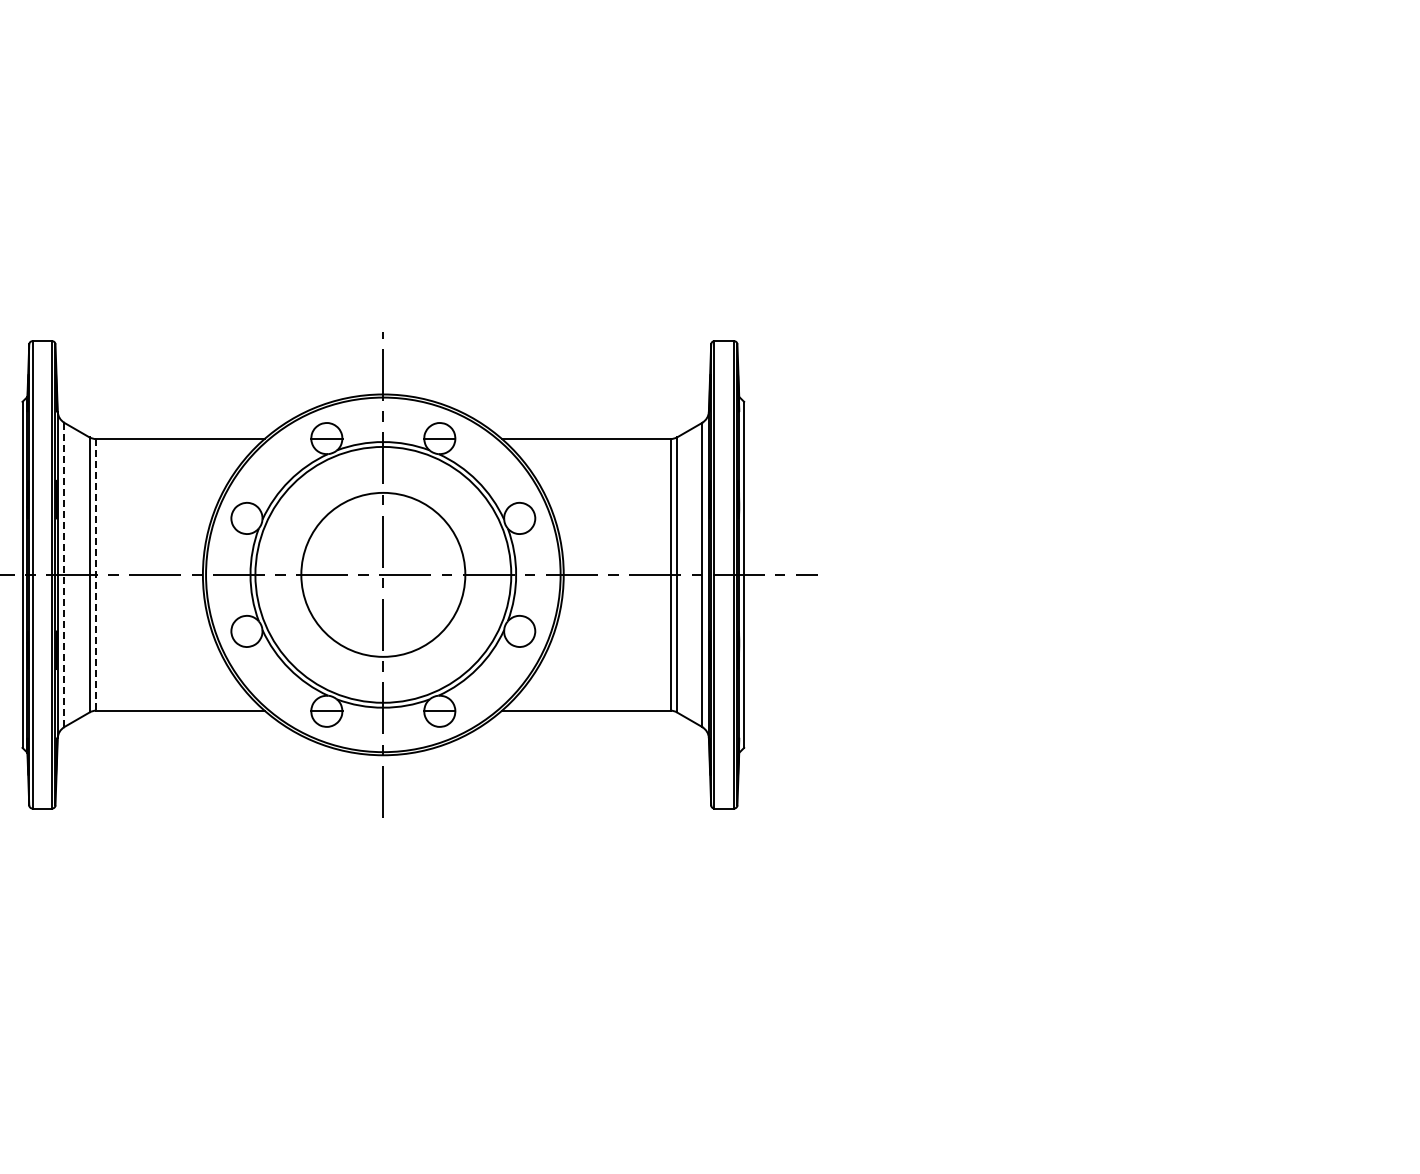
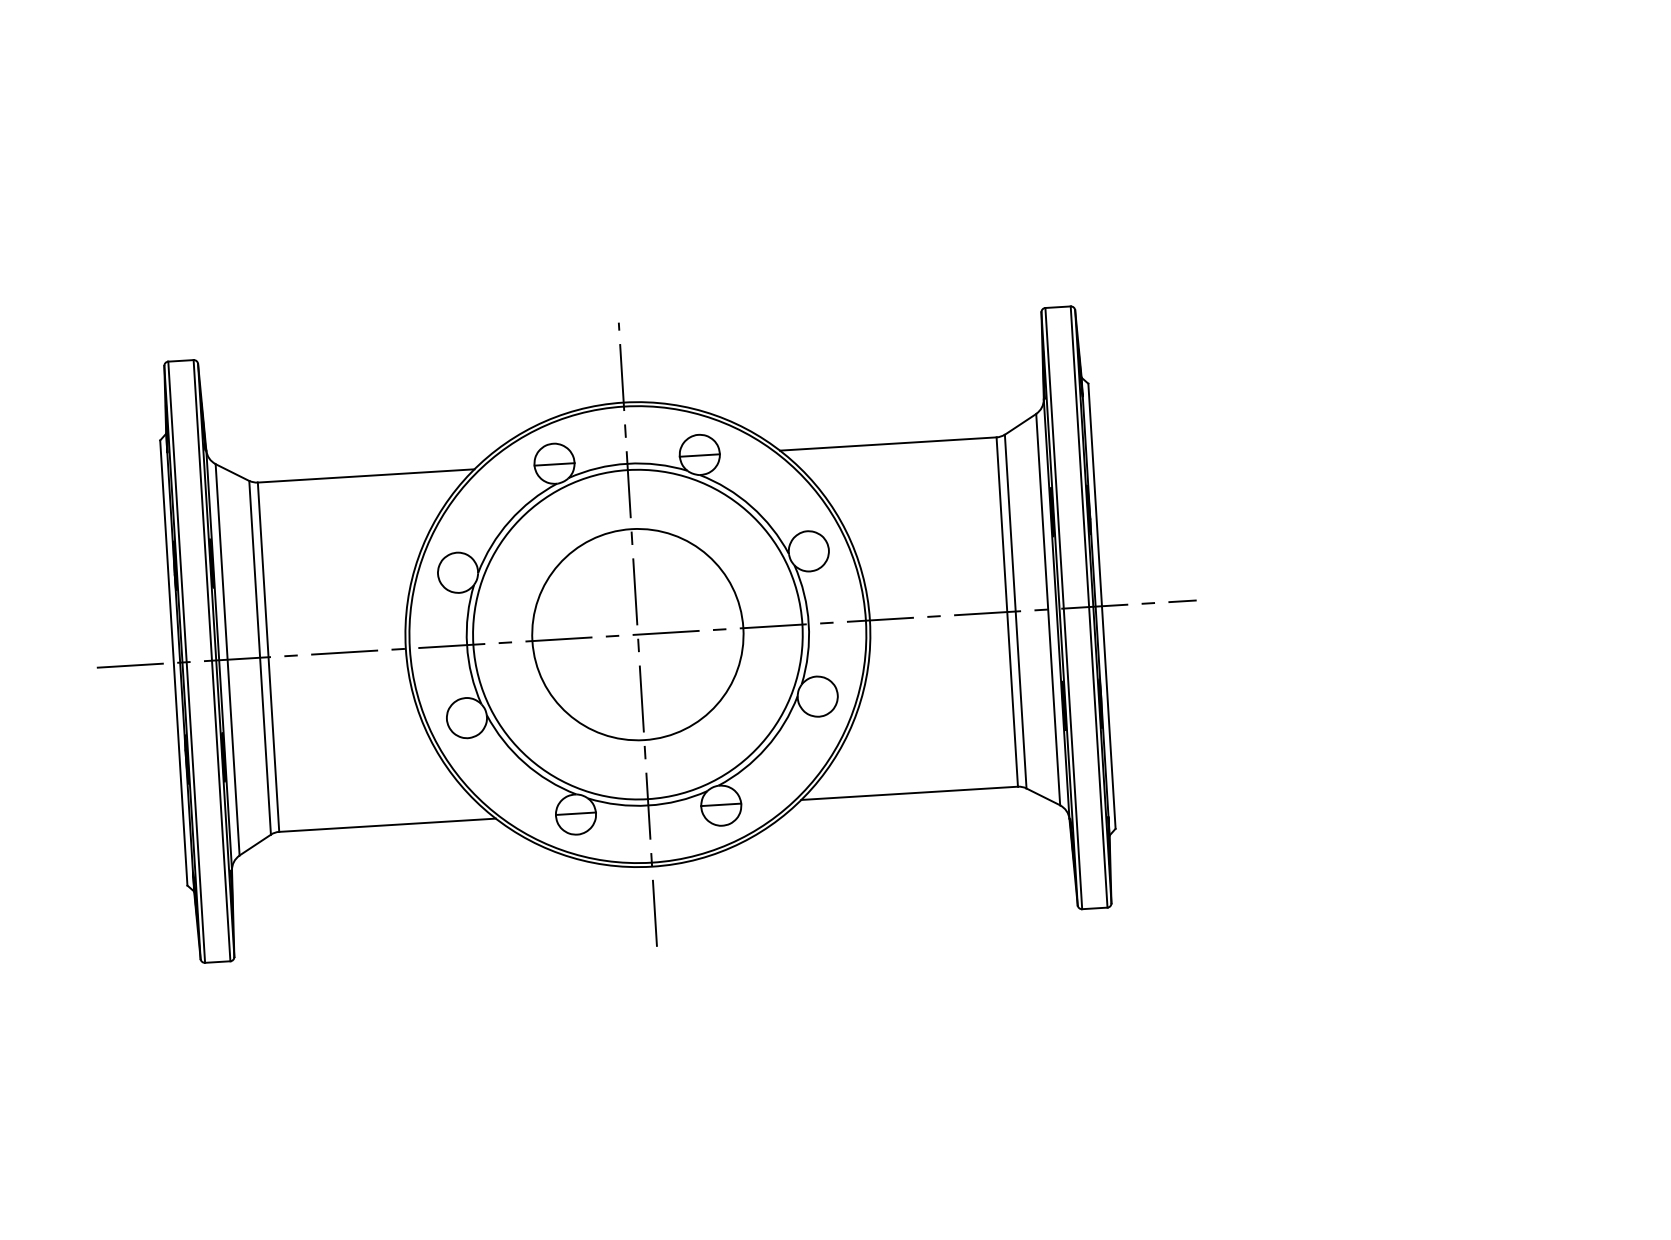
line: (96, 574) -> (268, 656), dashed -> solid
line: (64, 575) -> (227, 660), dashed -> solid

